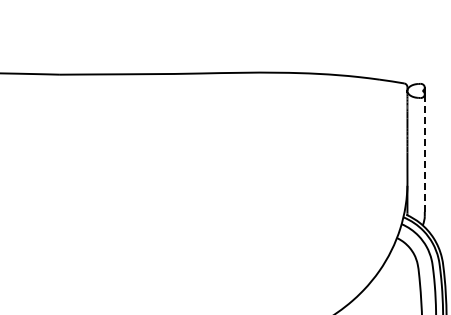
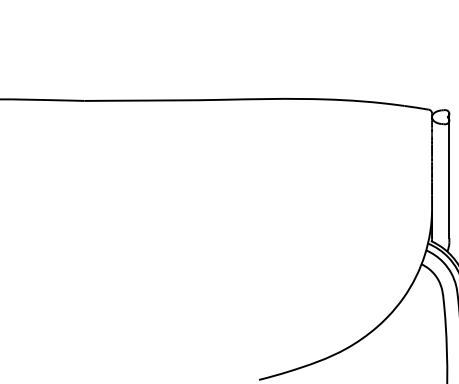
line: (424, 153) -> (449, 179), dashed -> solid

